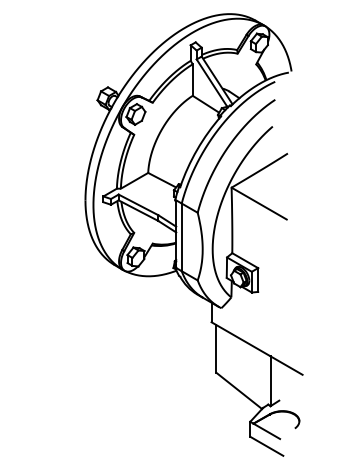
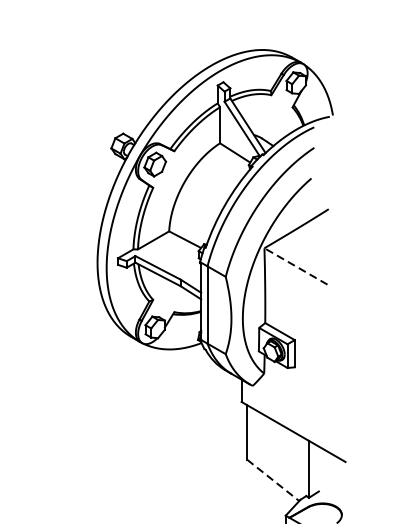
line: (259, 203) -> (296, 266), solid -> dashed
line: (239, 391) -> (273, 481), solid -> dashed

